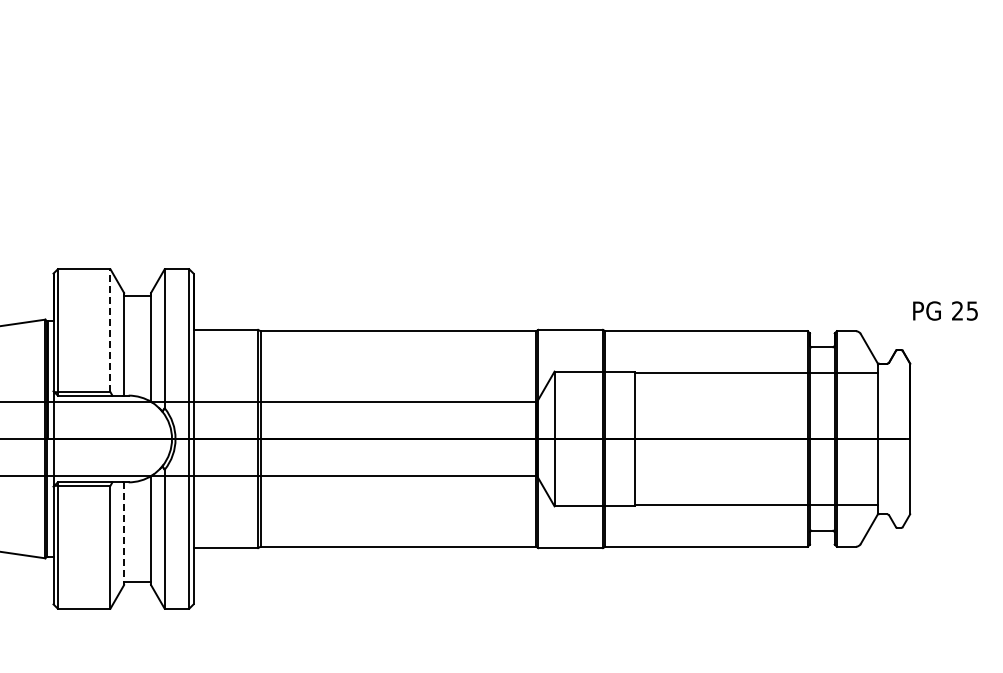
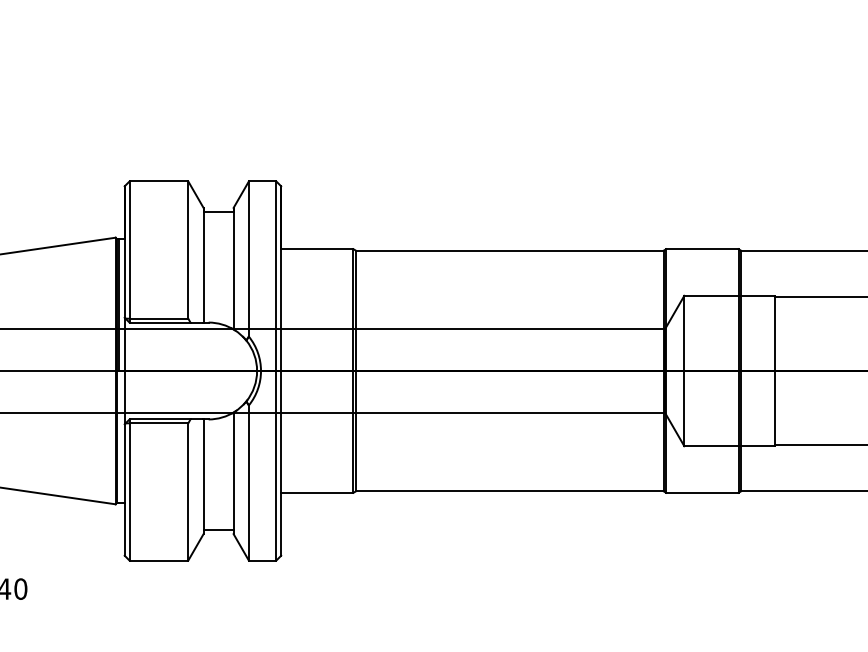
line: (110, 330) -> (188, 249), dashed -> solid
line: (124, 534) -> (203, 477), dashed -> solid

